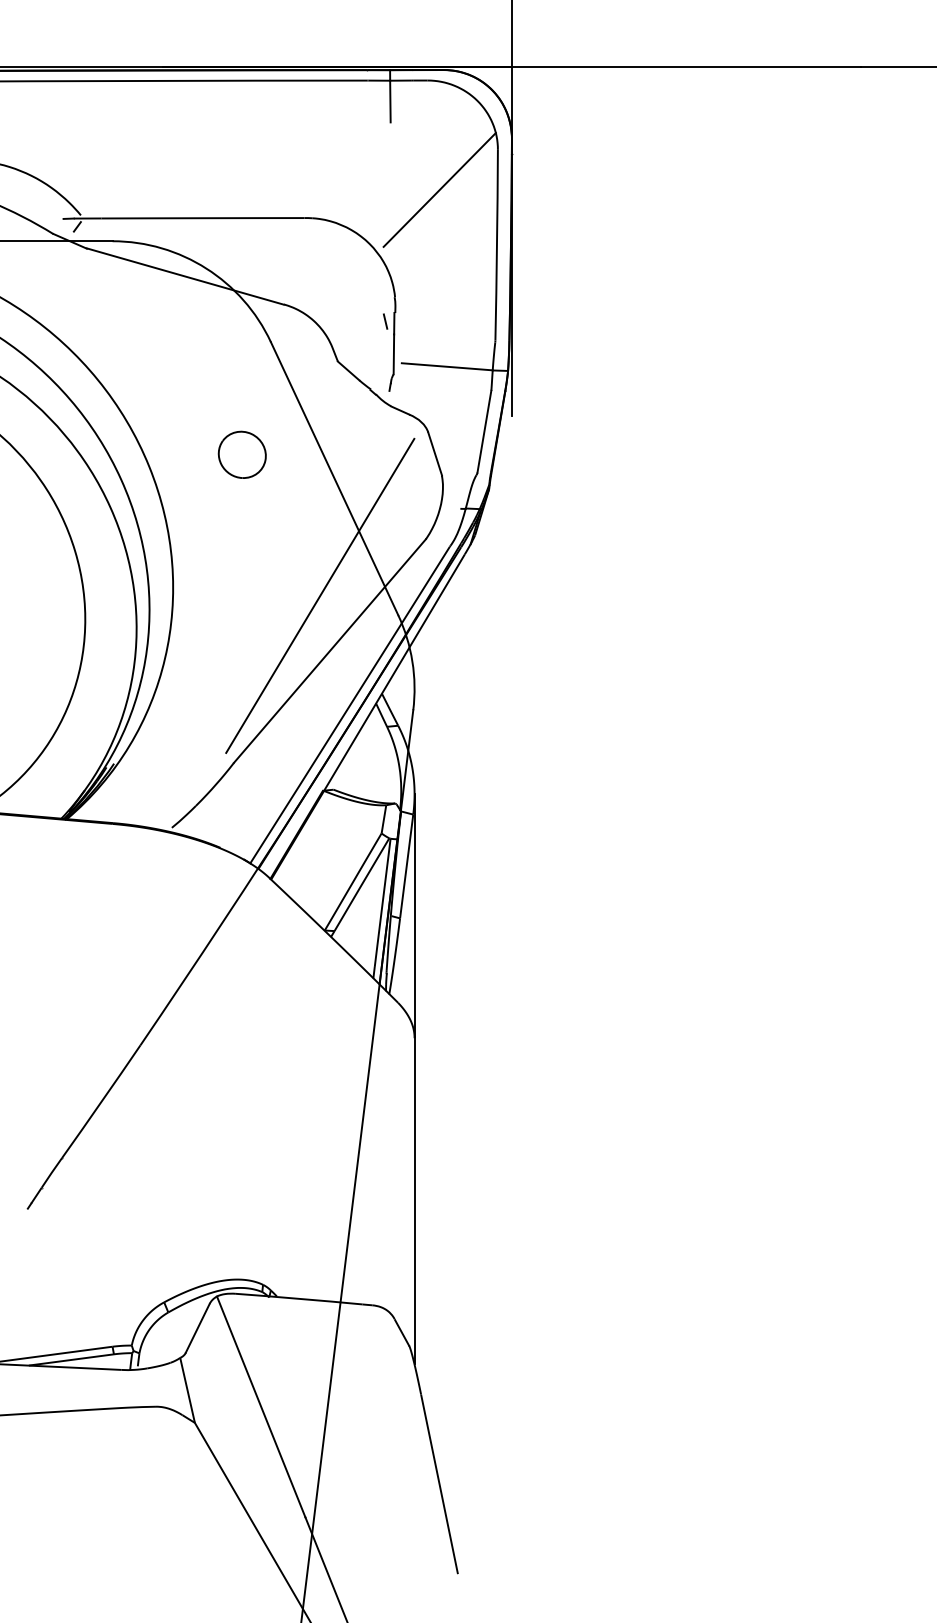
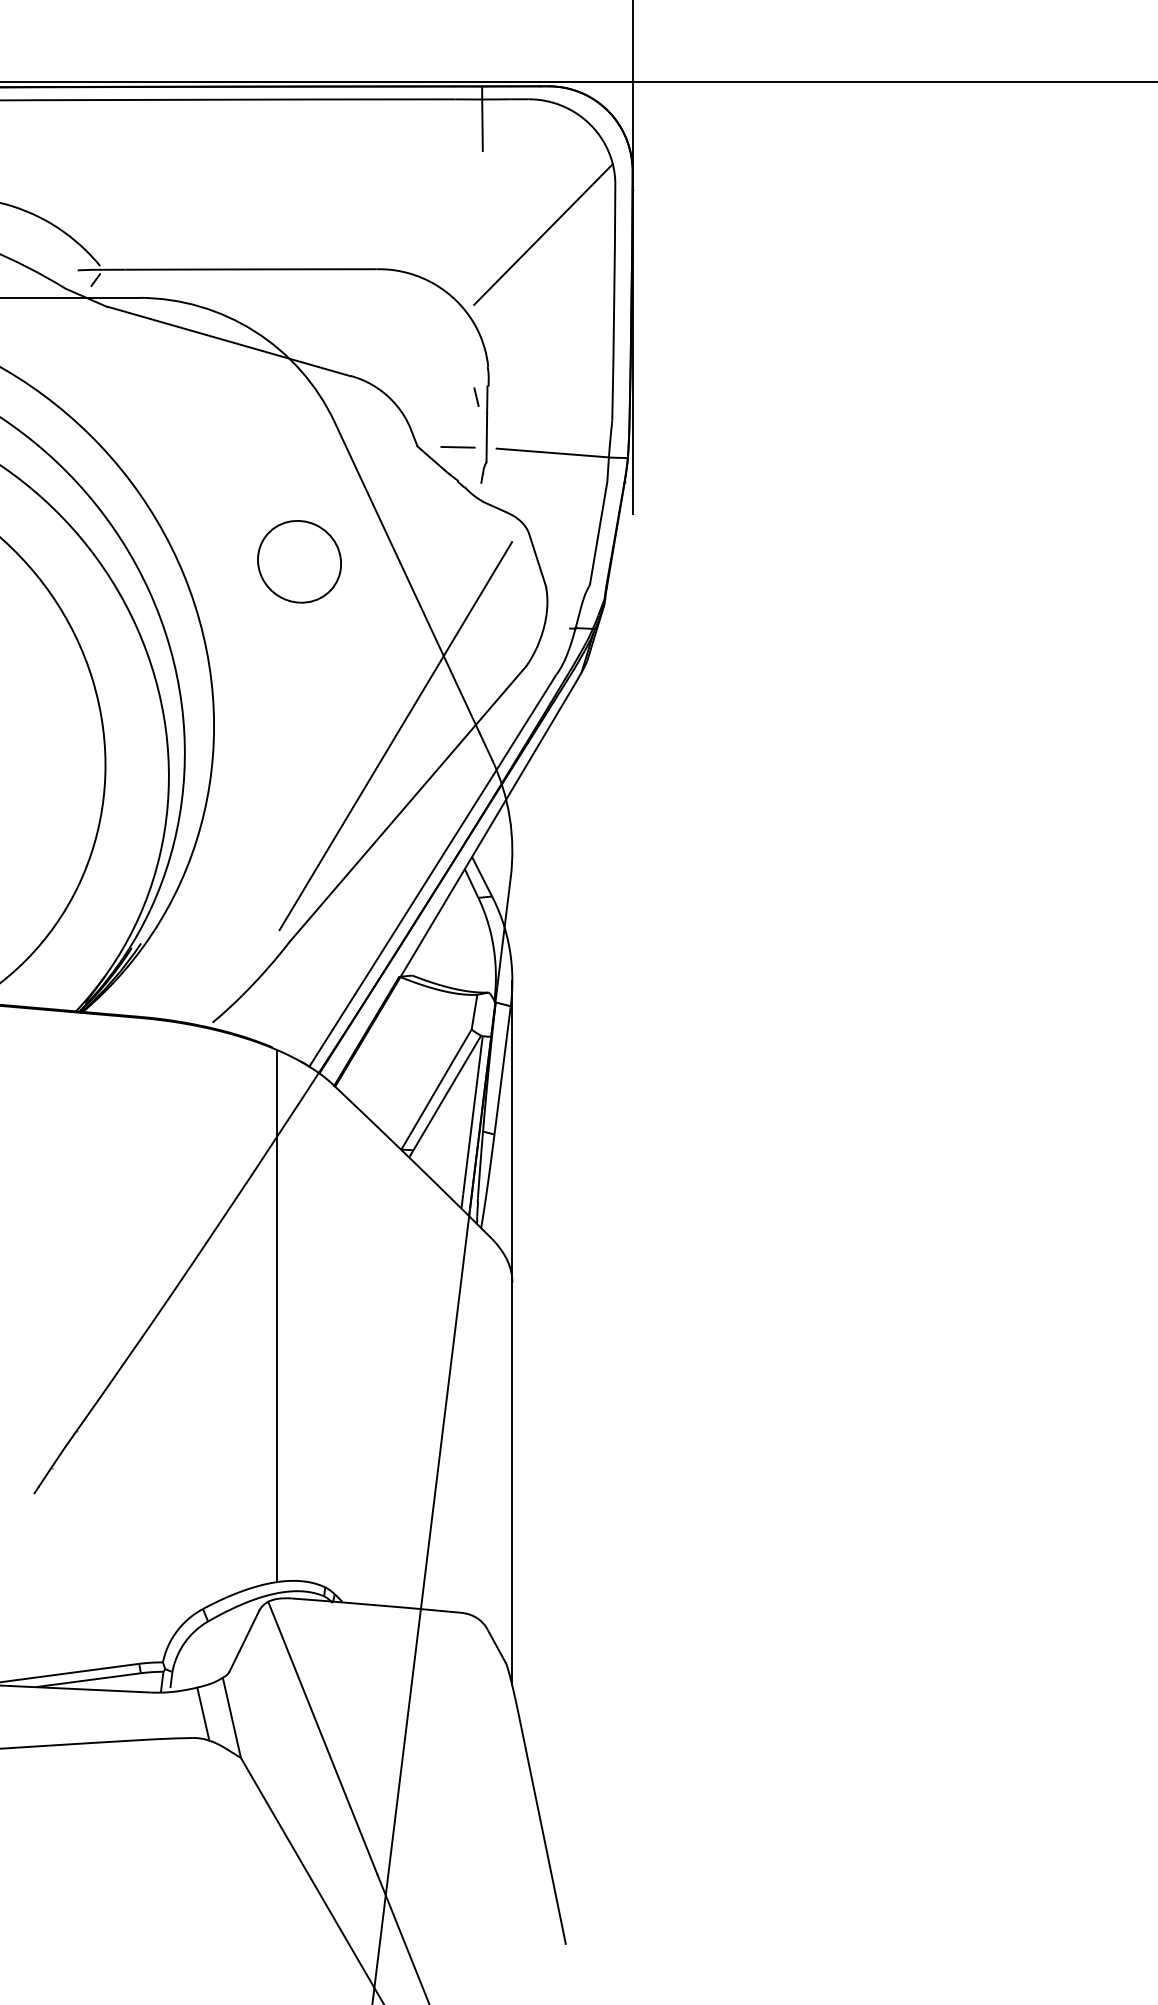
line: (370, 362) -> (457, 447), added
part: (242, 454) -> (299, 561), size x1.43
line: (223, 1064) -> (276, 1315), added
line: (164, 1386) -> (203, 1713), added

